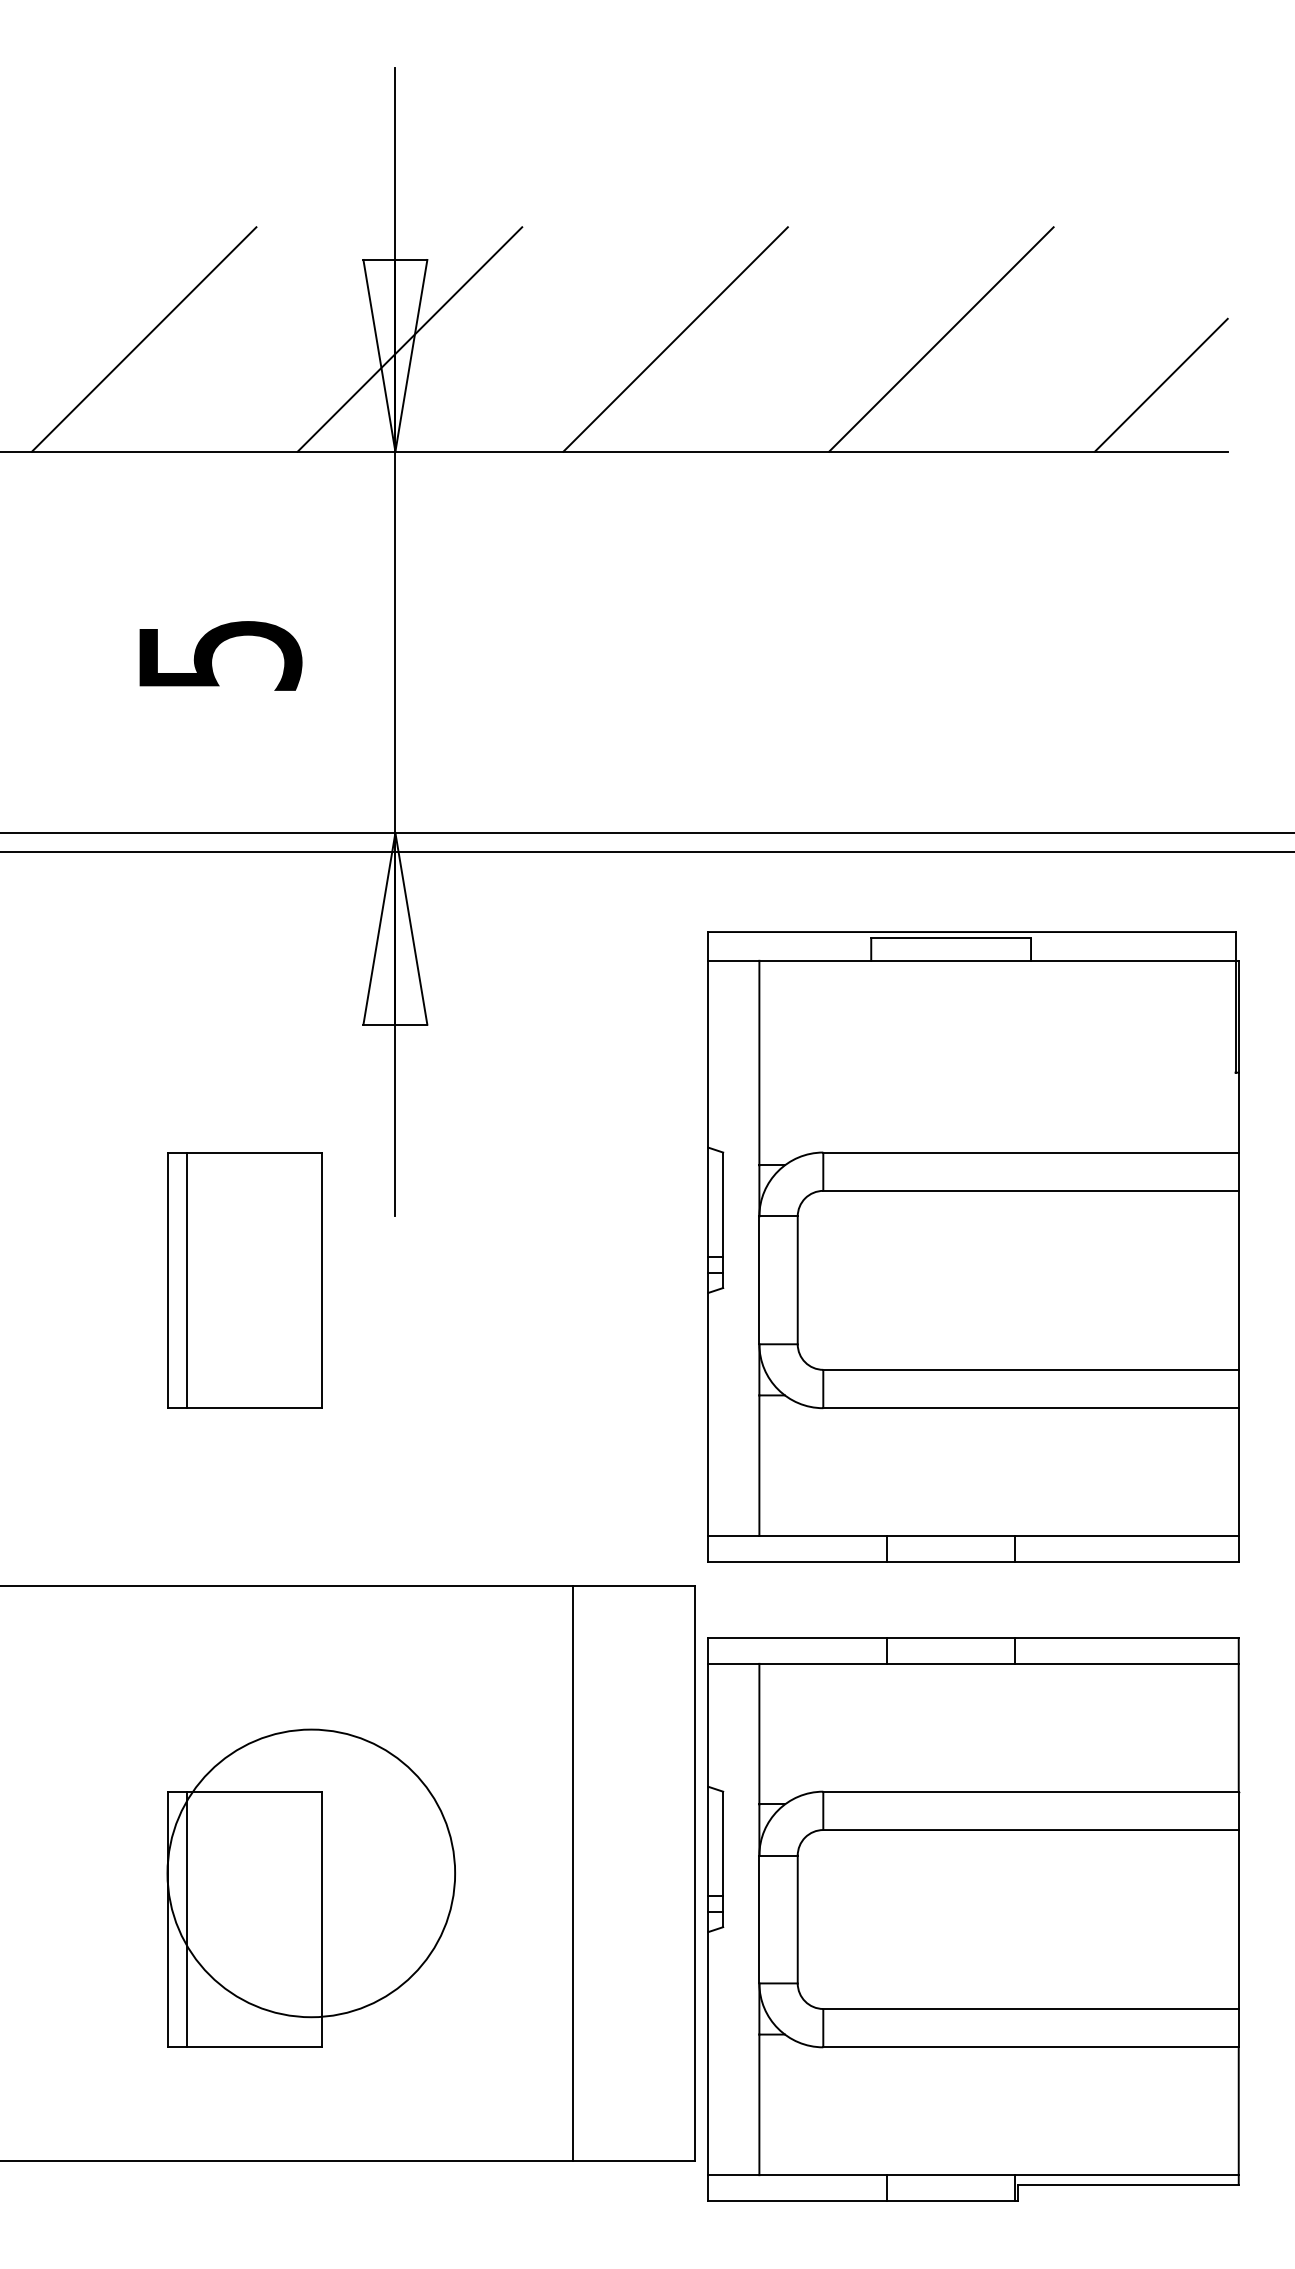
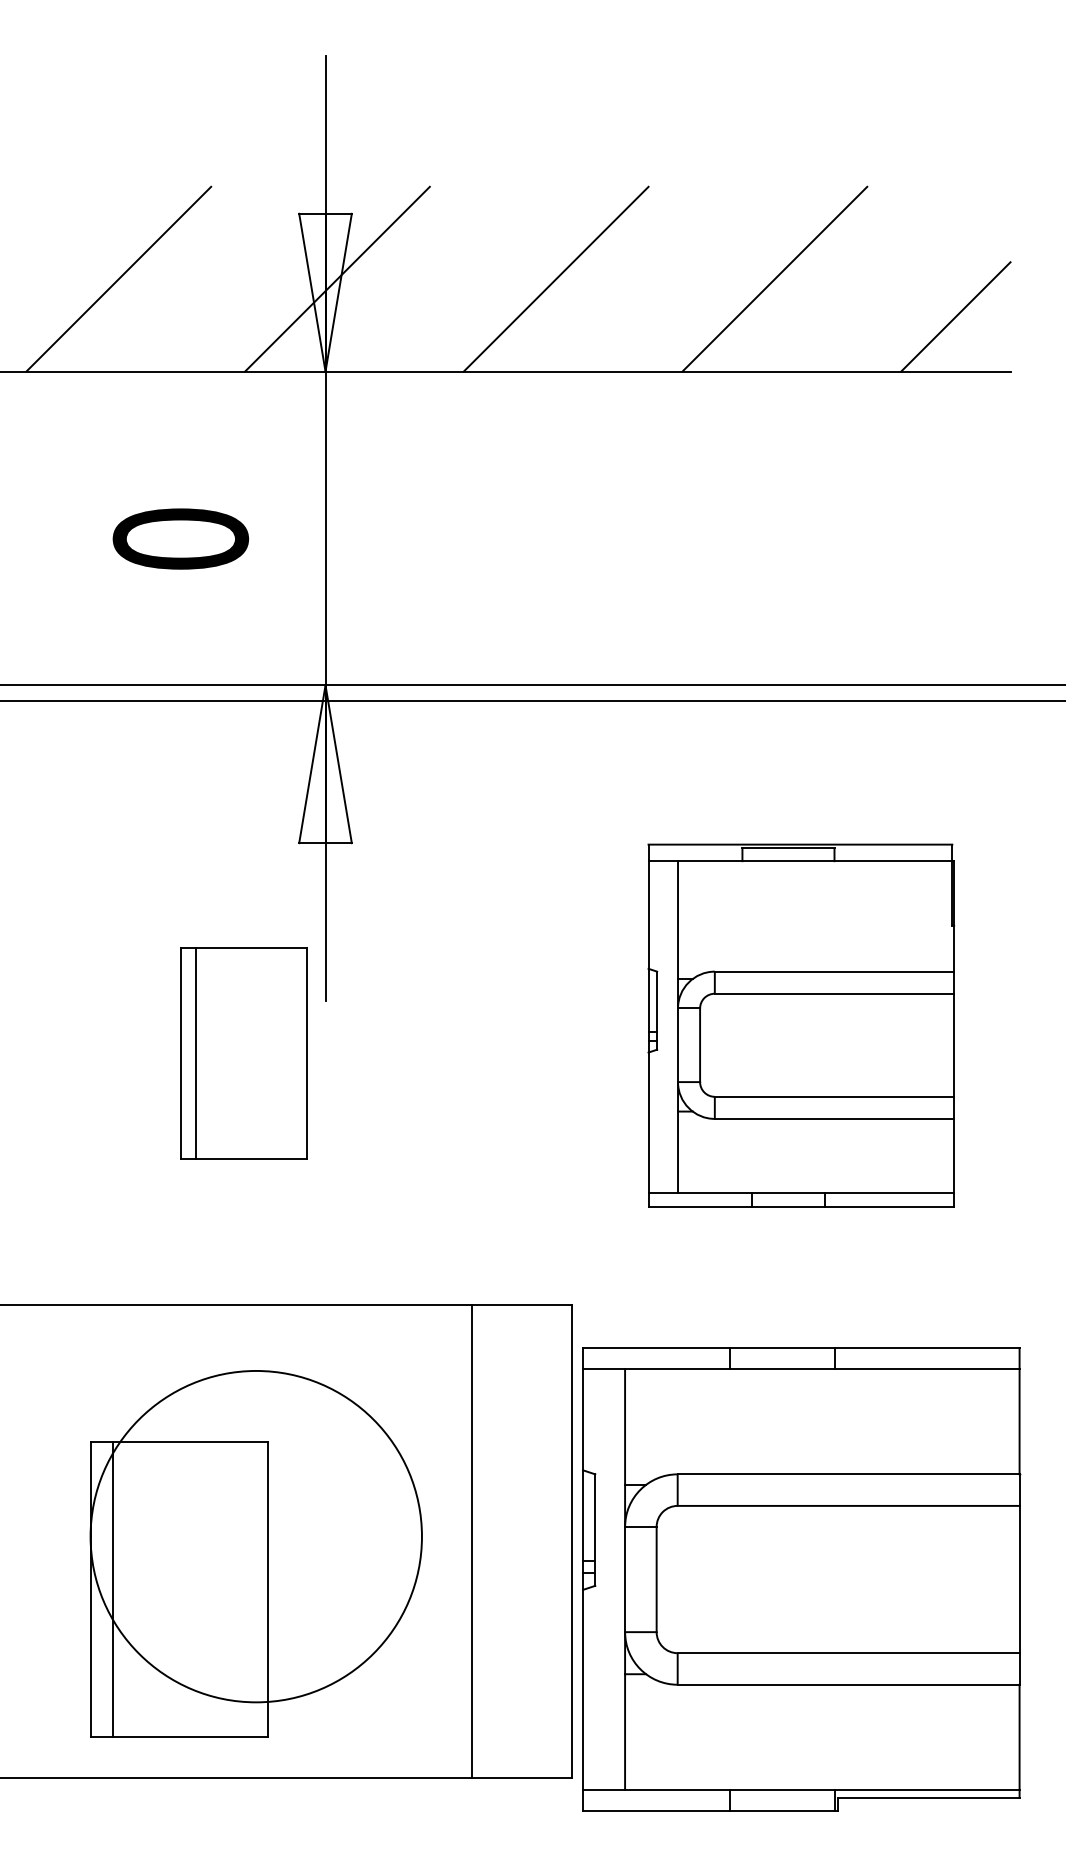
text: (219, 654) -> (180, 538), 5 -> 0
part: (973, 1246) -> (801, 1025), size x0.7
part: (244, 1280) -> (243, 1053), moved
part: (311, 1887) -> (256, 1553), size x1.4

